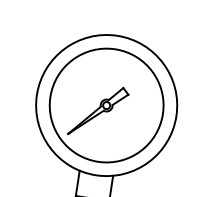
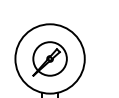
circle: (107, 104) -> (50, 58), size x0.6

